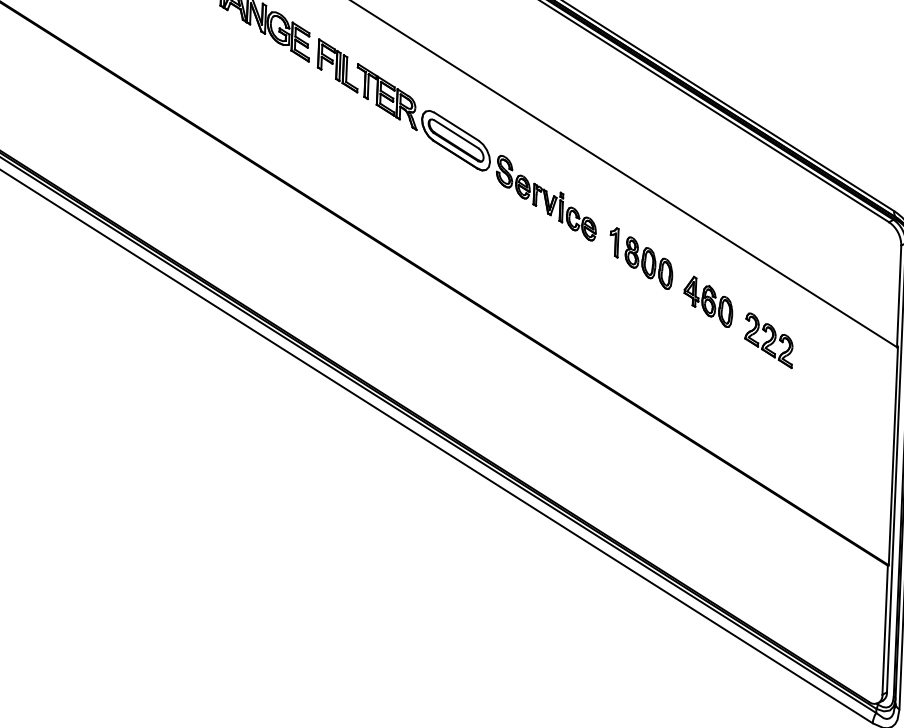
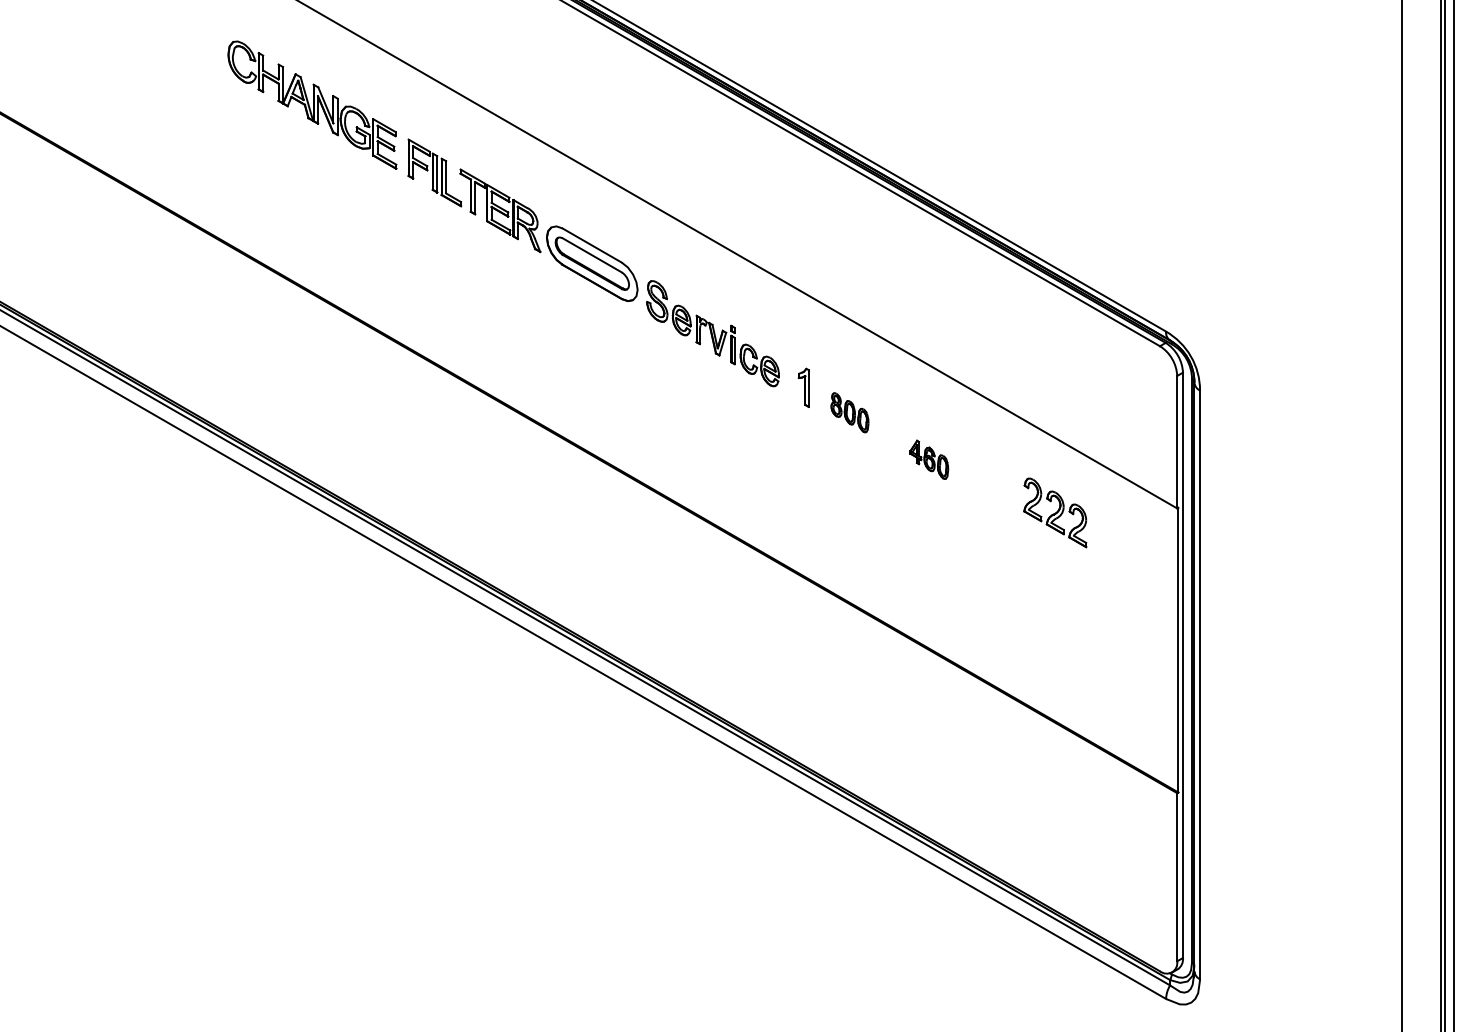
part: (648, 263) -> (849, 412), size x0.6
part: (707, 301) -> (928, 459), size x0.6
part: (769, 340) -> (1055, 512), moved

